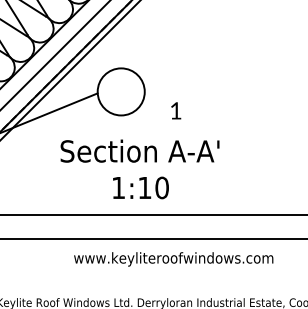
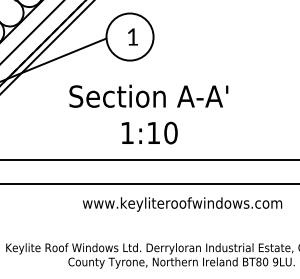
text: (176, 110) -> (133, 36), moved

